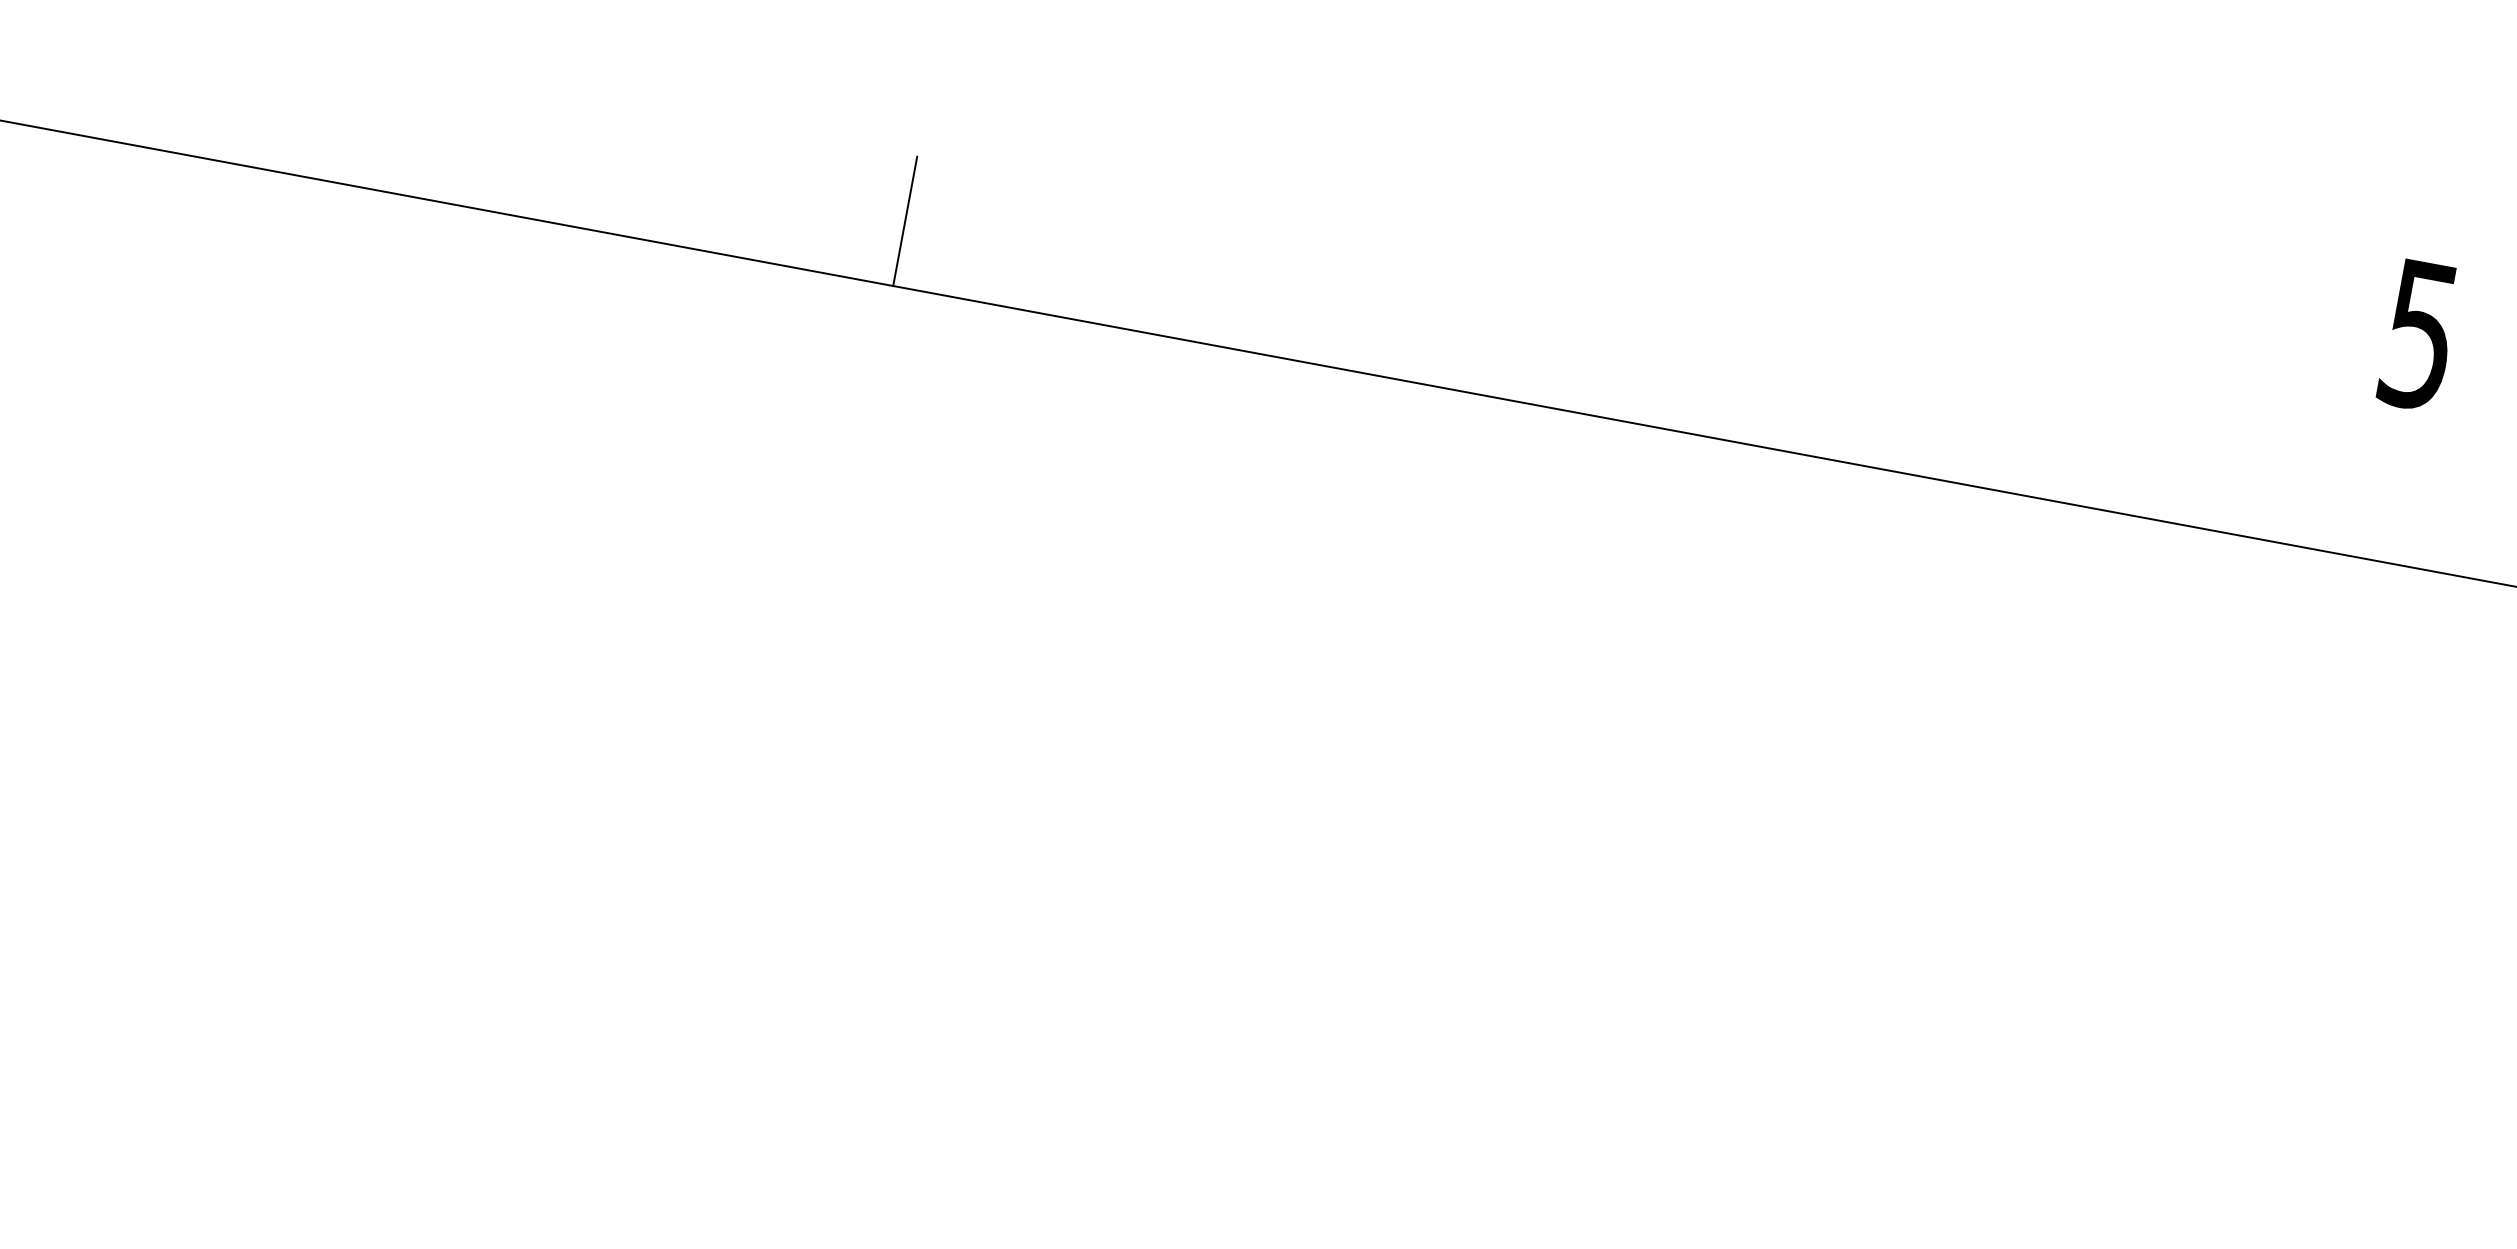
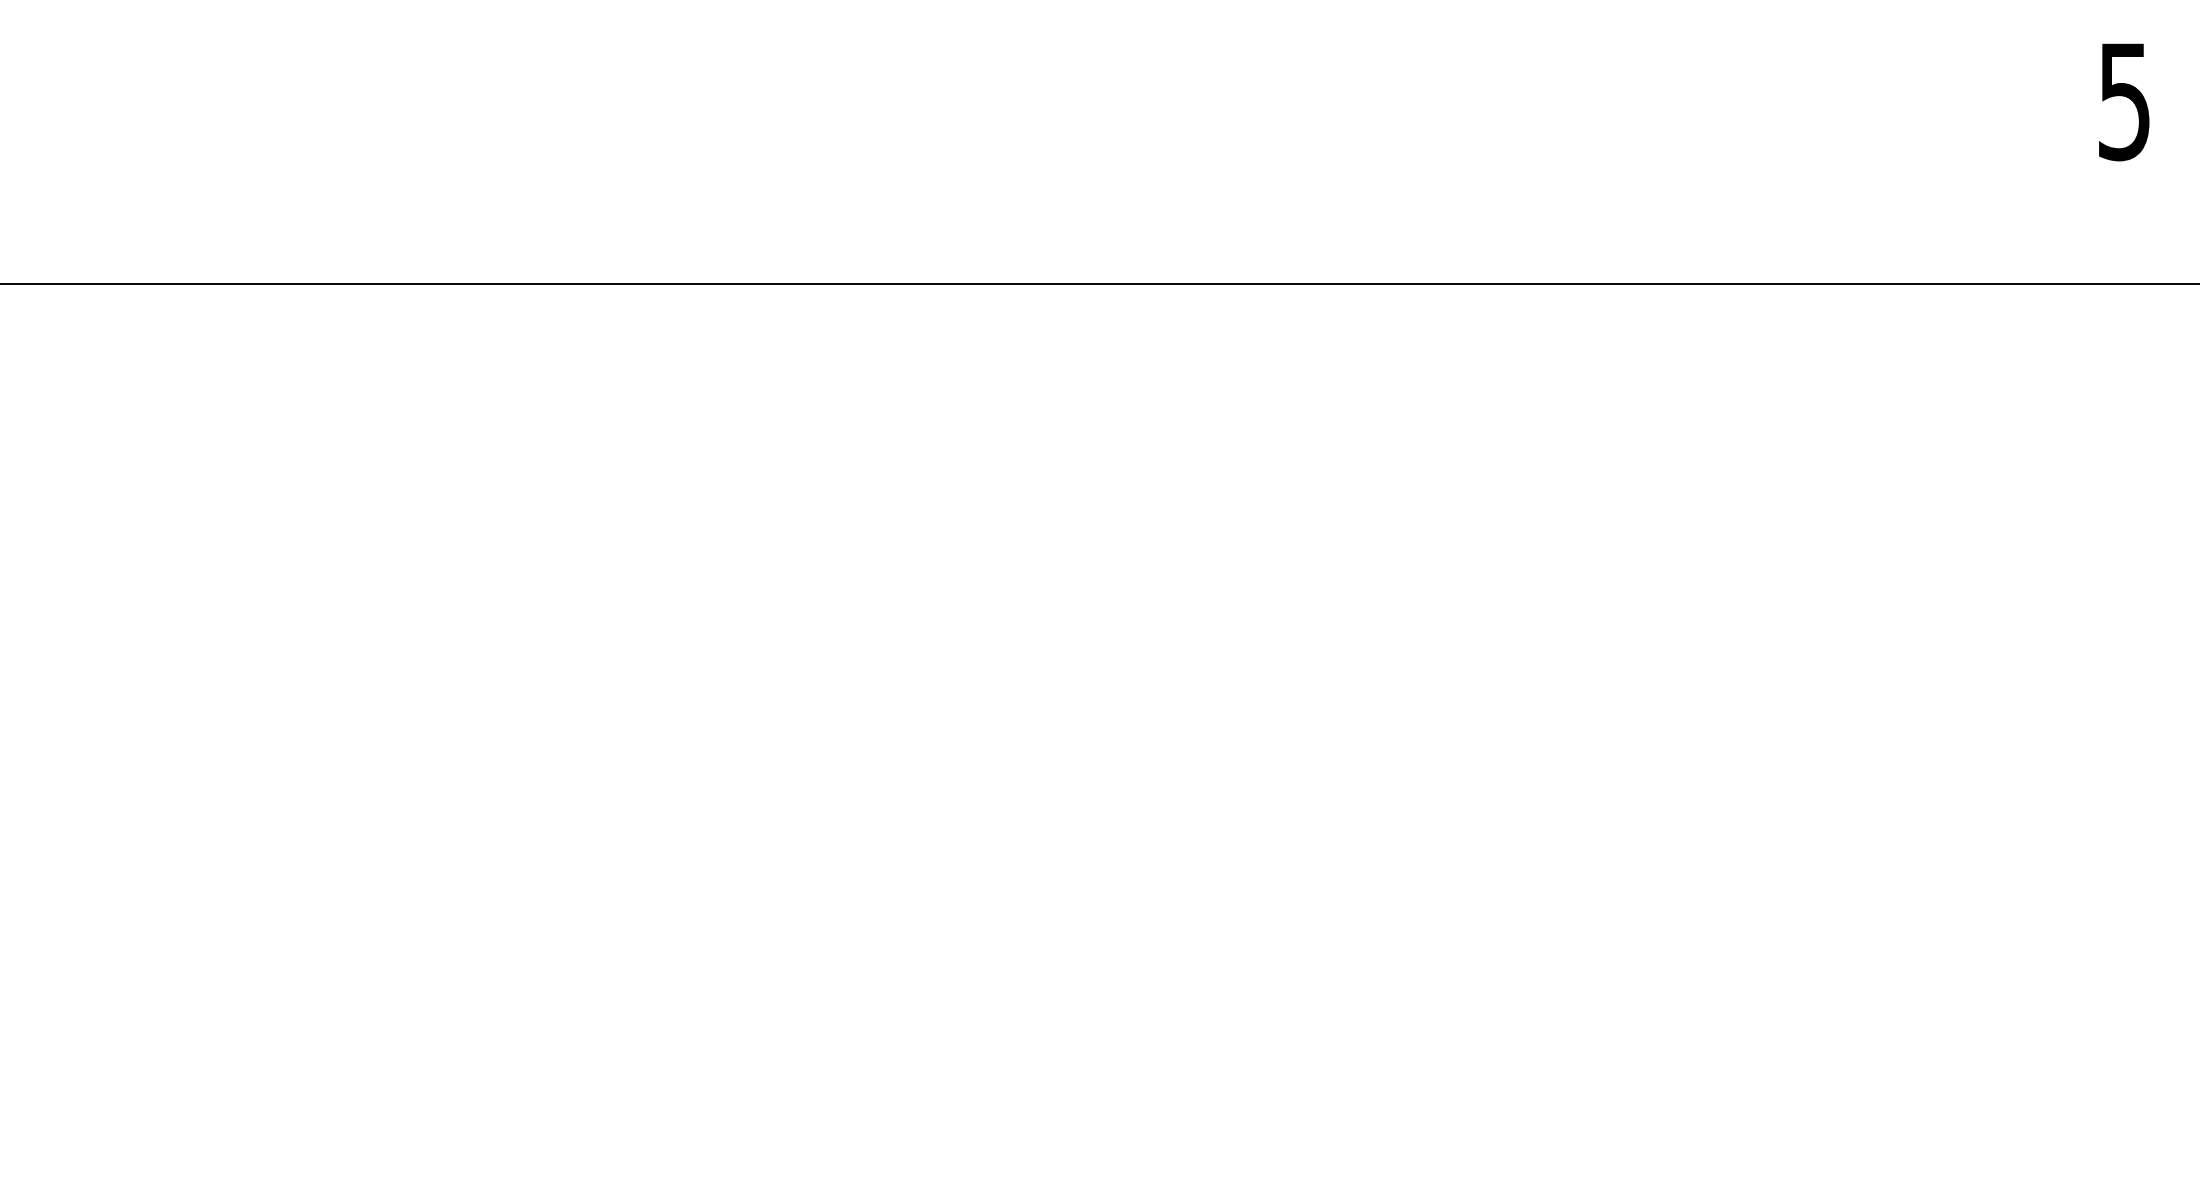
line: (904, 220) -> (925, 231), removed

